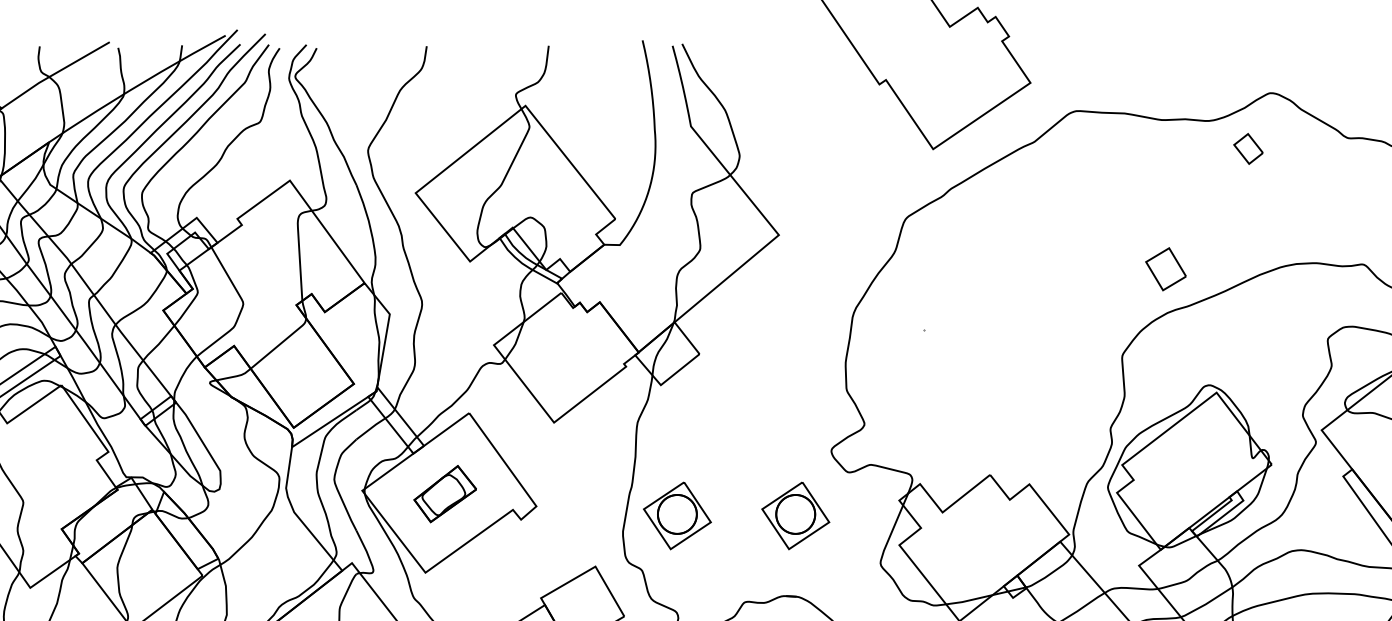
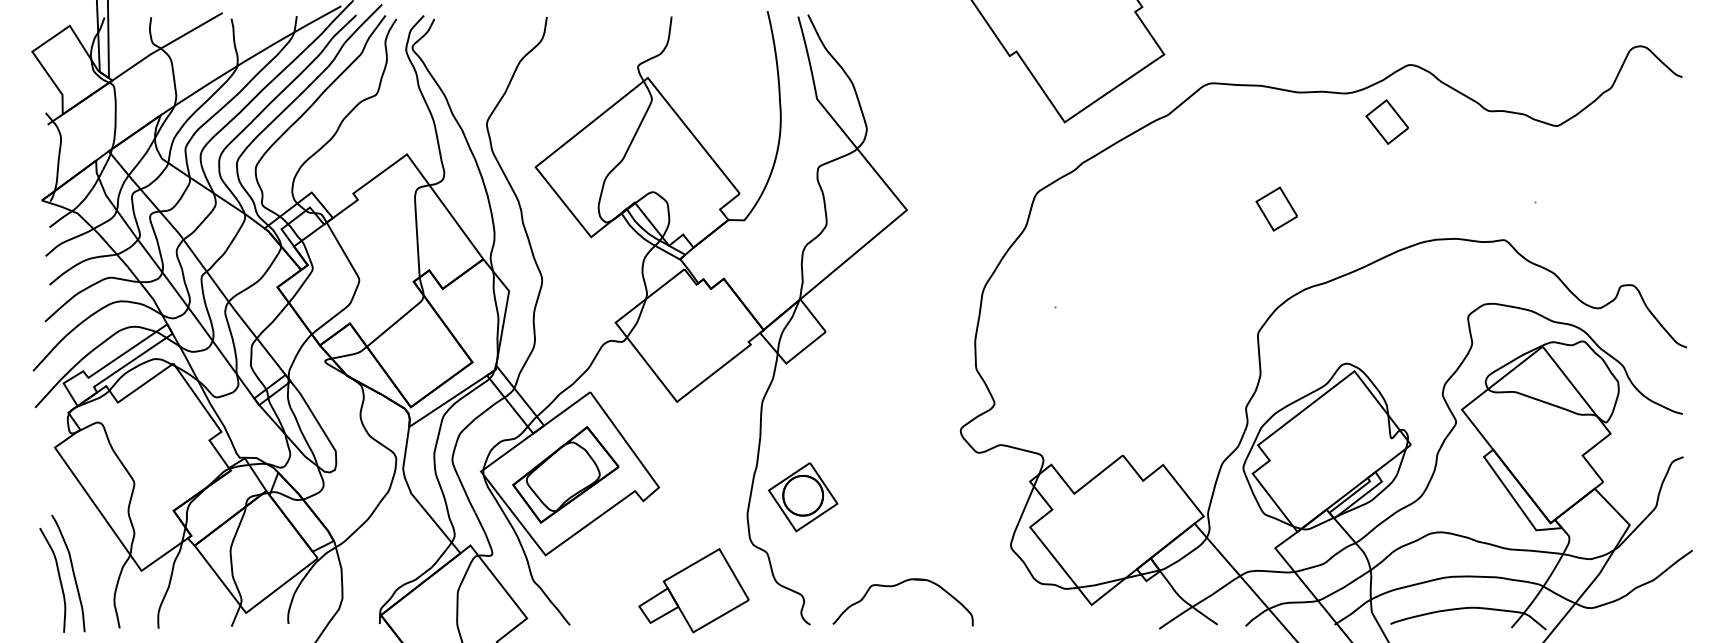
part: (1247, 148) -> (1386, 121), size x1.43
part: (1165, 268) -> (1276, 208), moved
part: (444, 493) -> (565, 474), size x1.67
part: (795, 516) -> (923, 497), removed

